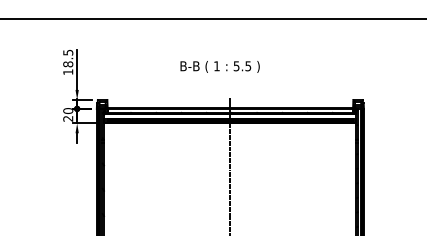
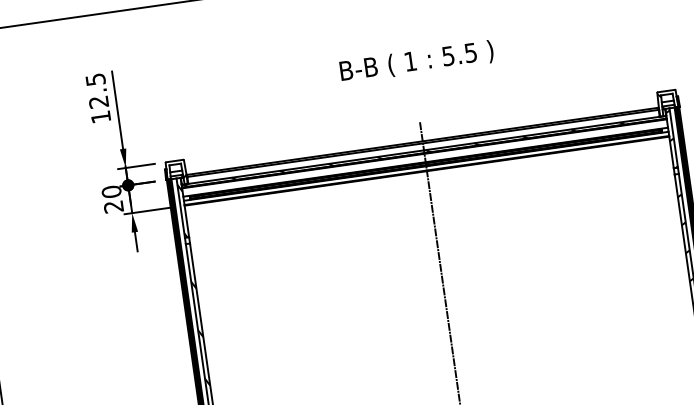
text: (68, 64) -> (99, 102), 18.5 -> 12.5
text: (219, 66) -> (415, 61), moved

